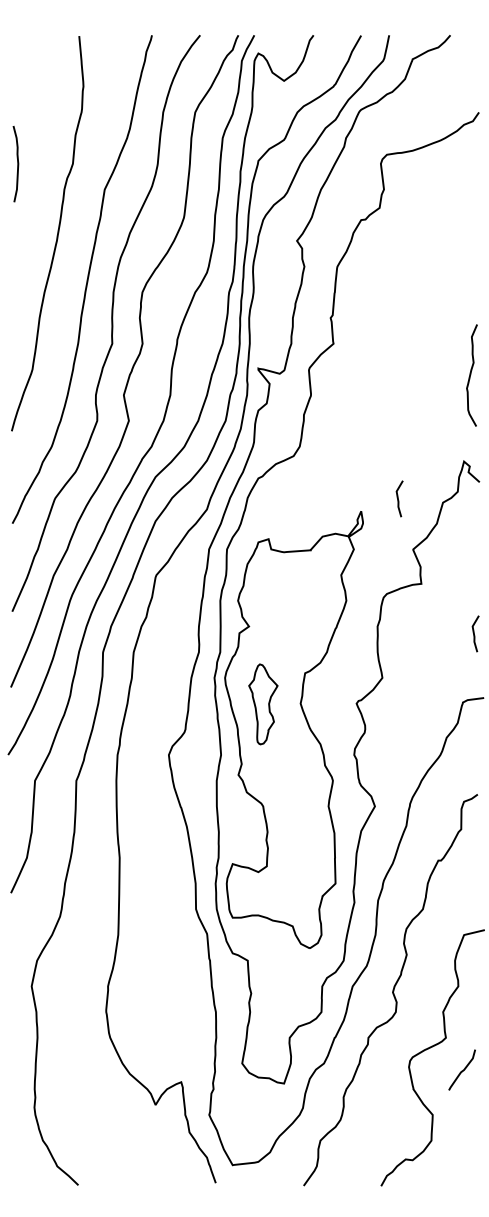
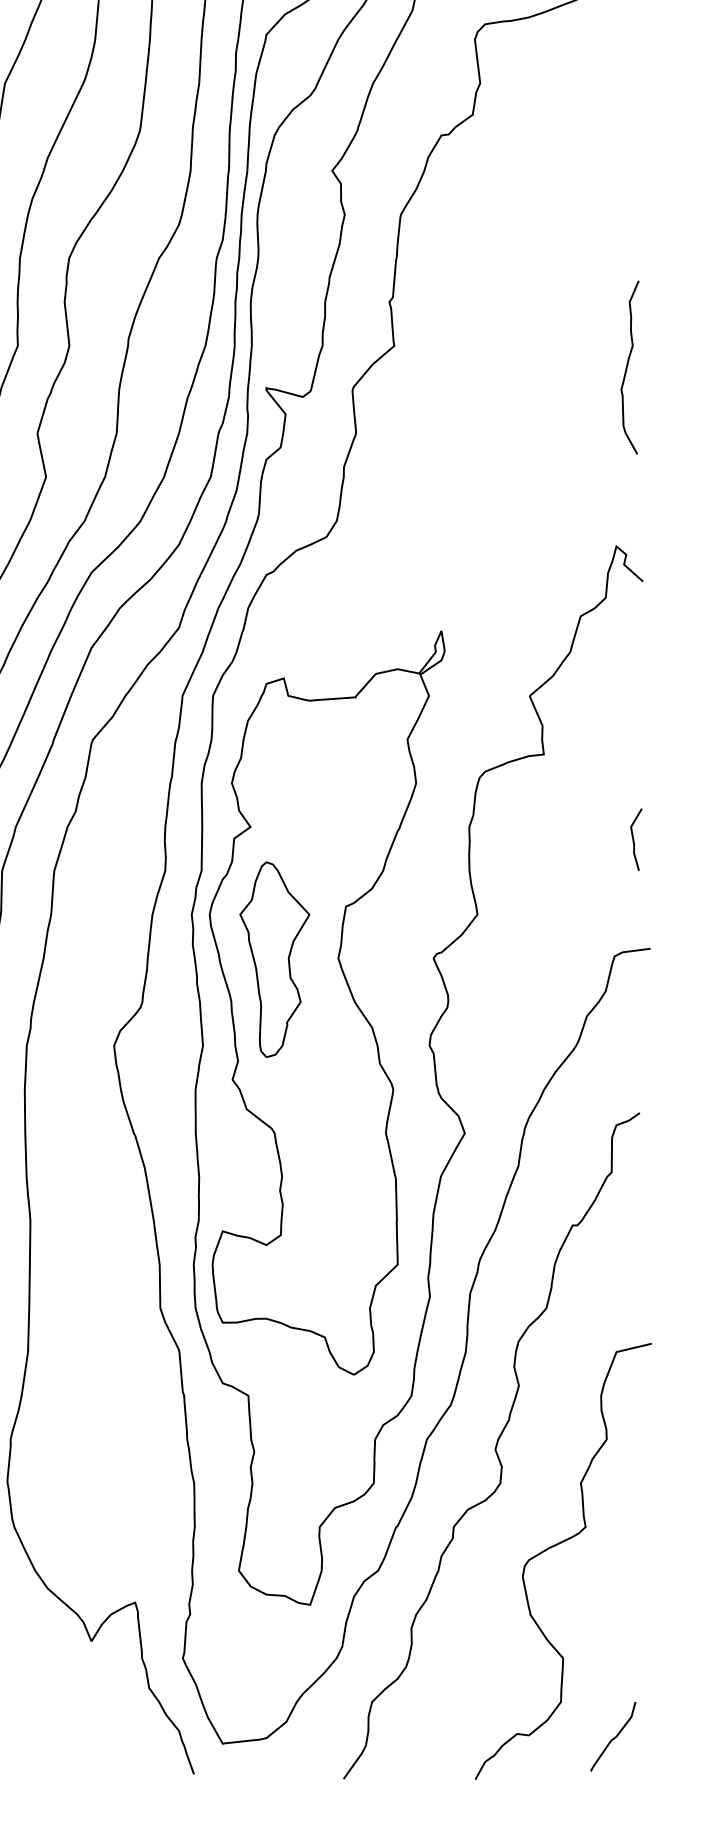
curve: (471, 374) -> (629, 365), moved
line: (398, 498) -> (504, 609), removed
part: (263, 704) -> (275, 959), size x1.43
curve: (461, 1070) -> (612, 1737), moved

